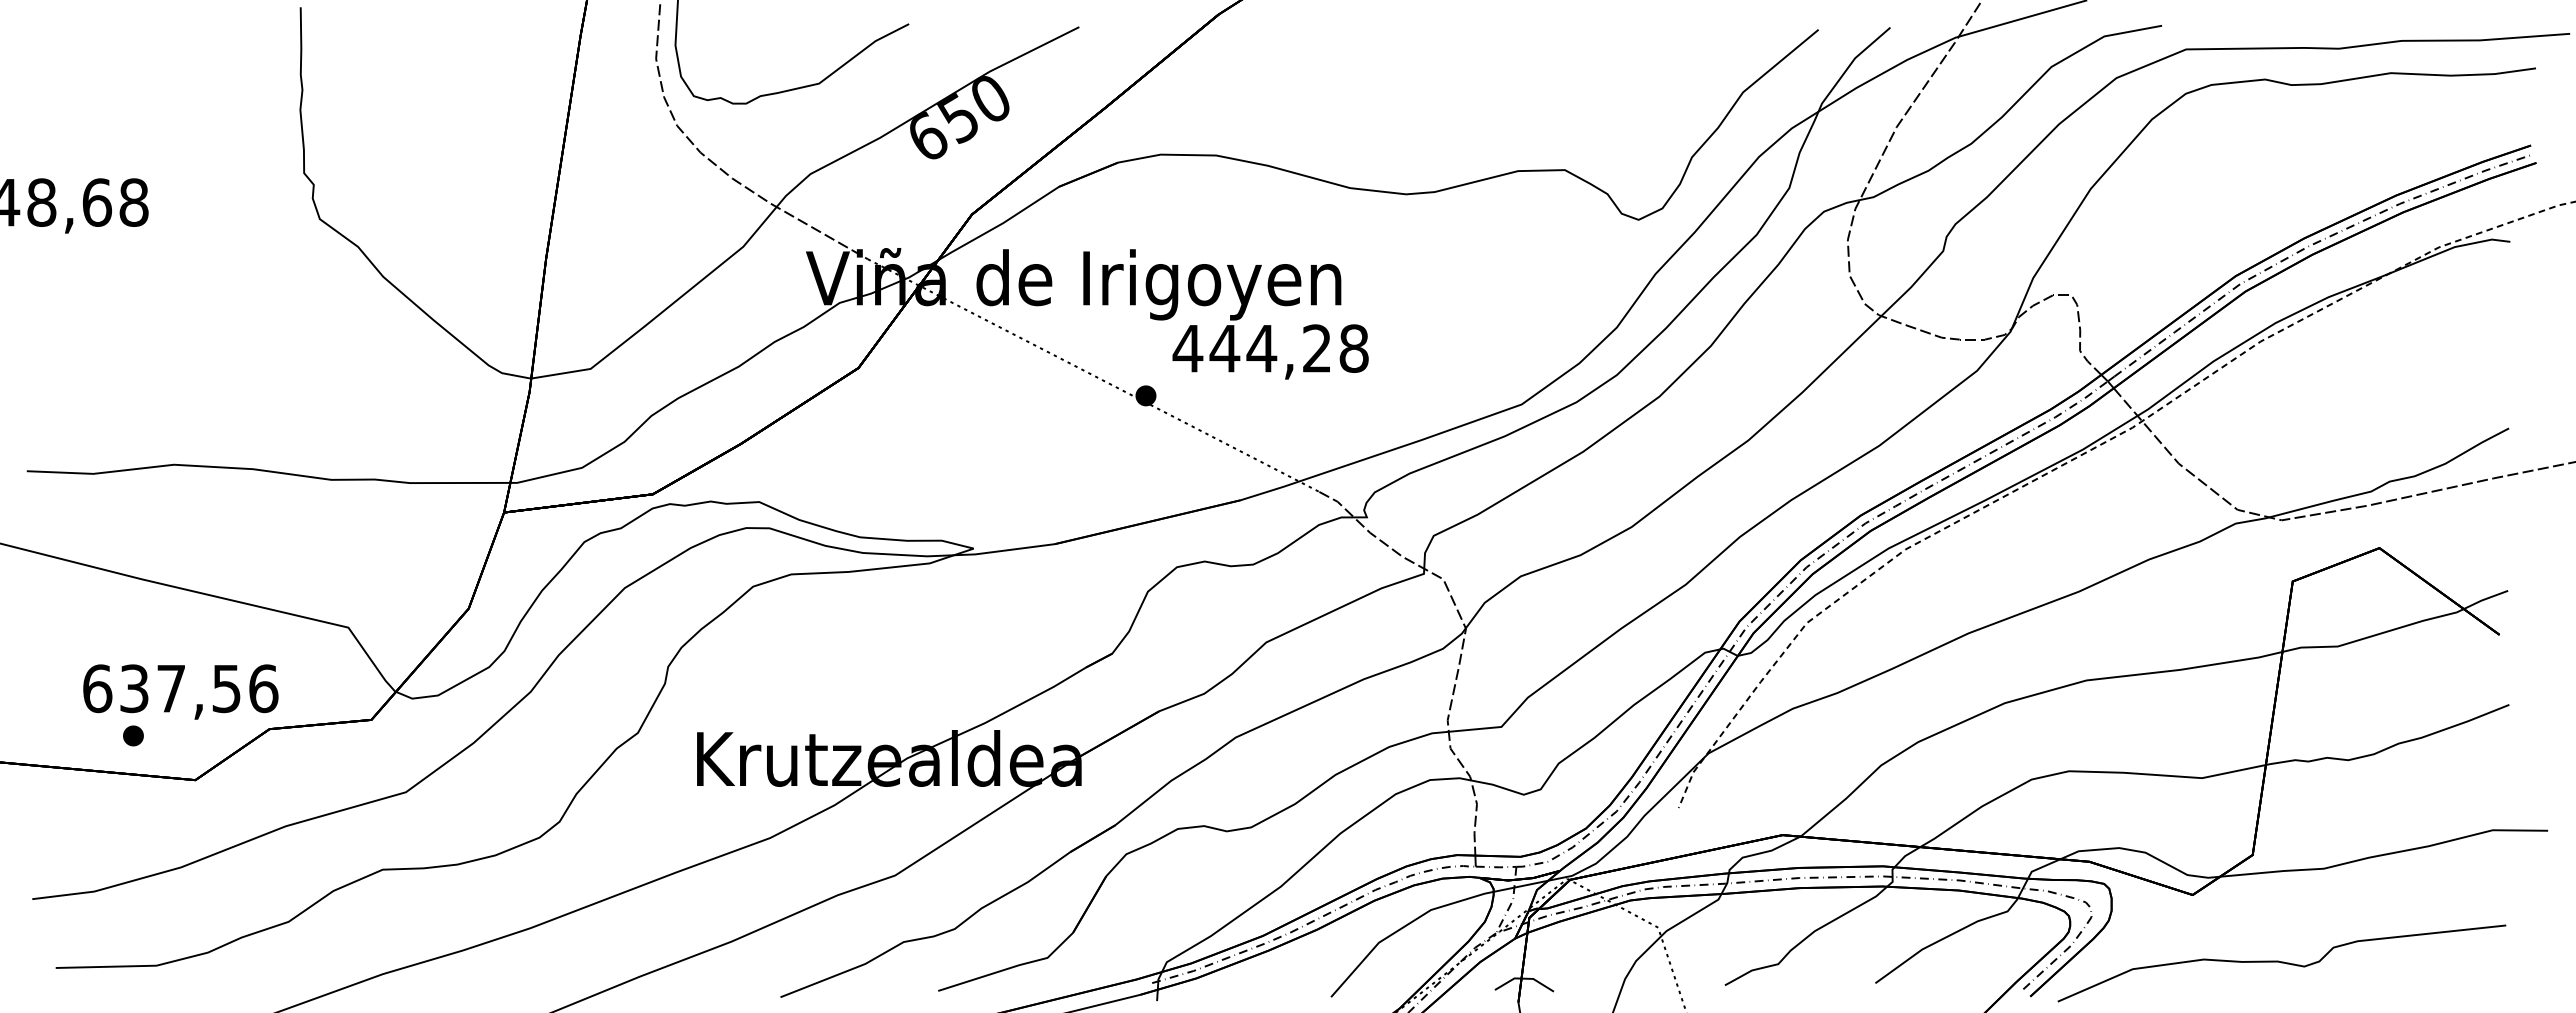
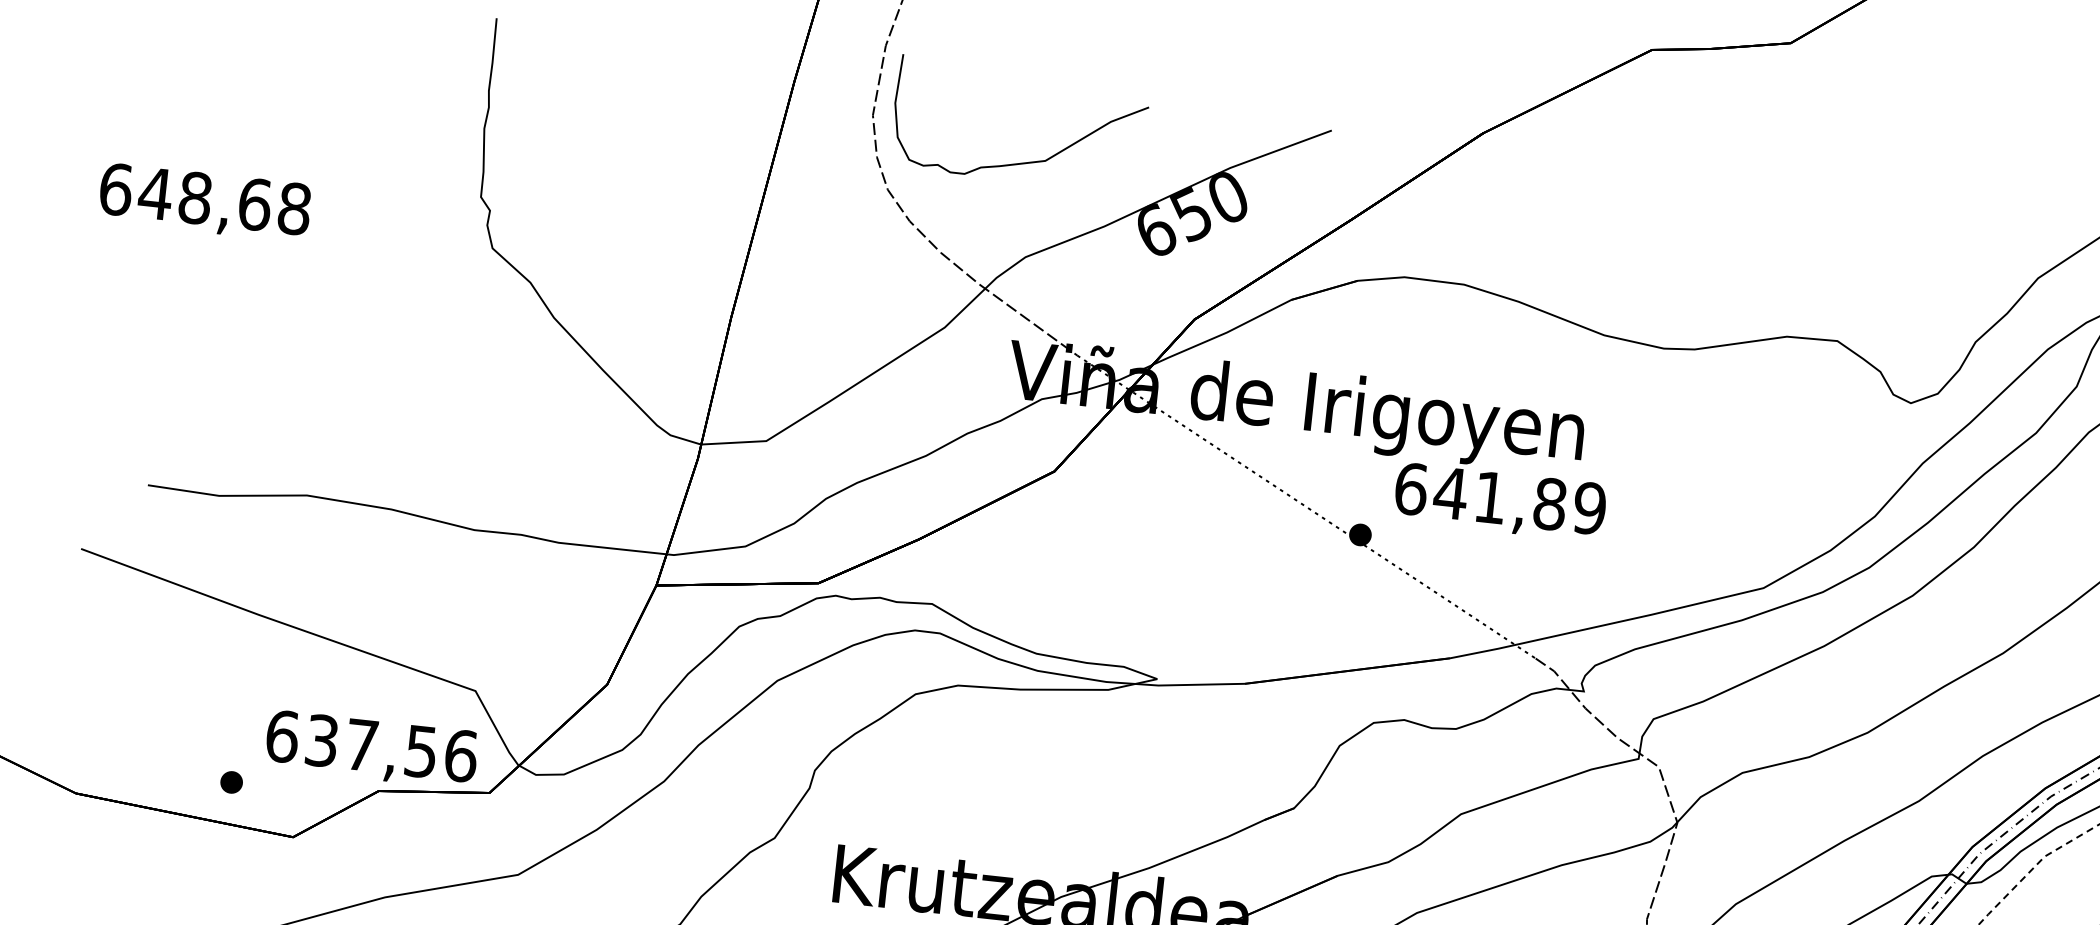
text: (1270, 348) -> (1499, 498), 444,28 -> 641,89
text: (180, 691) -> (371, 749), moved

